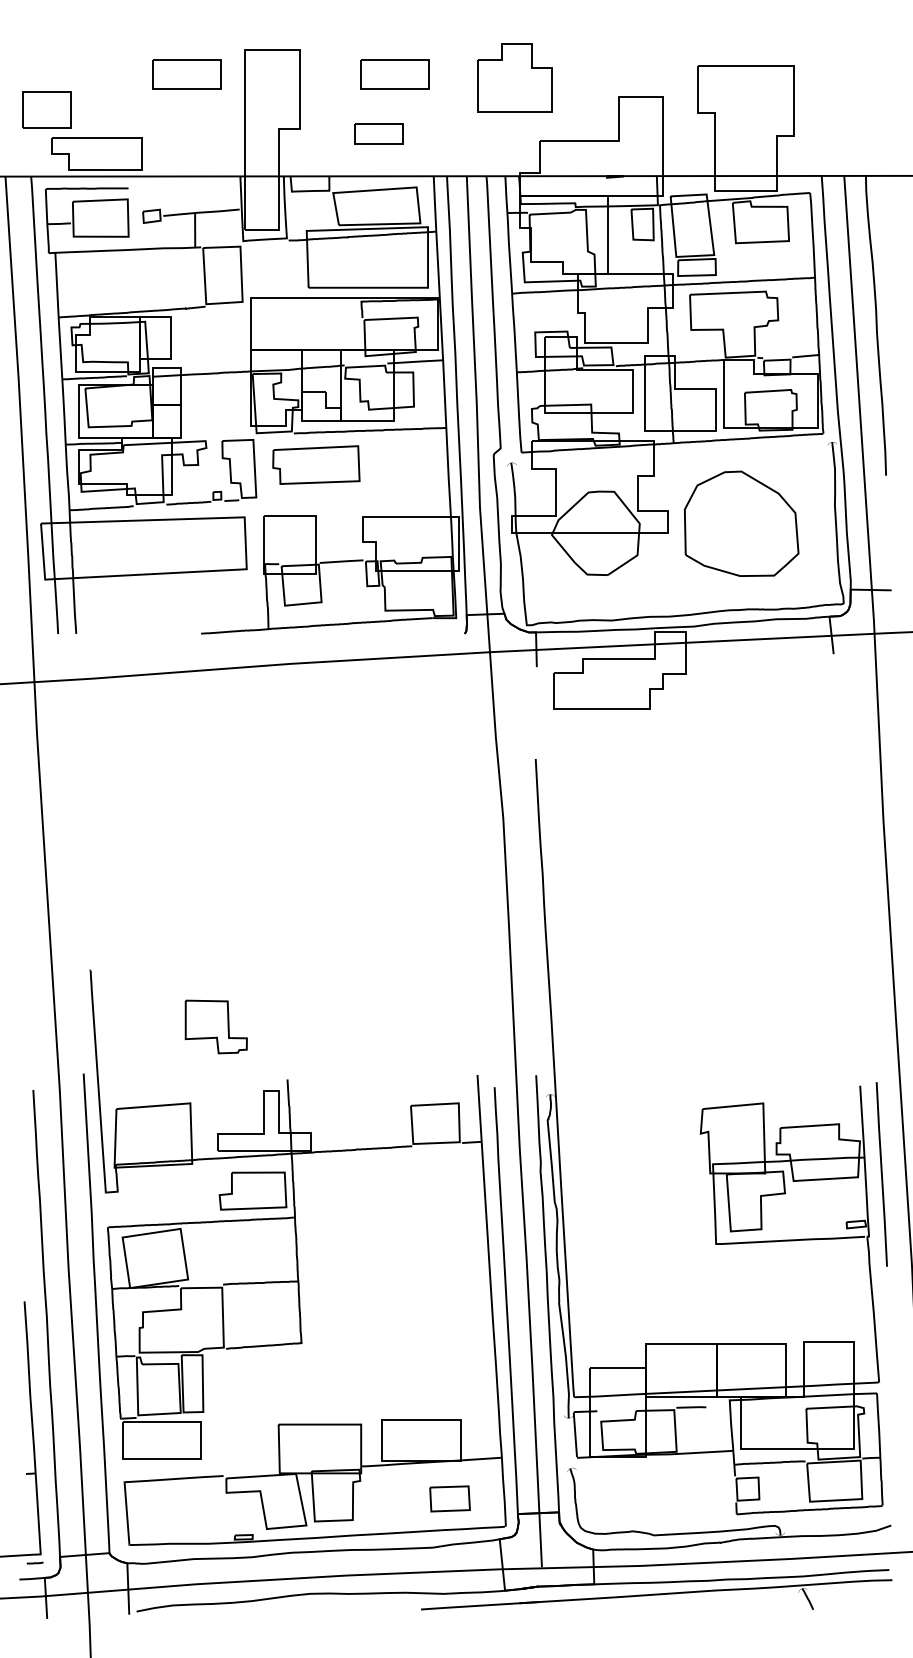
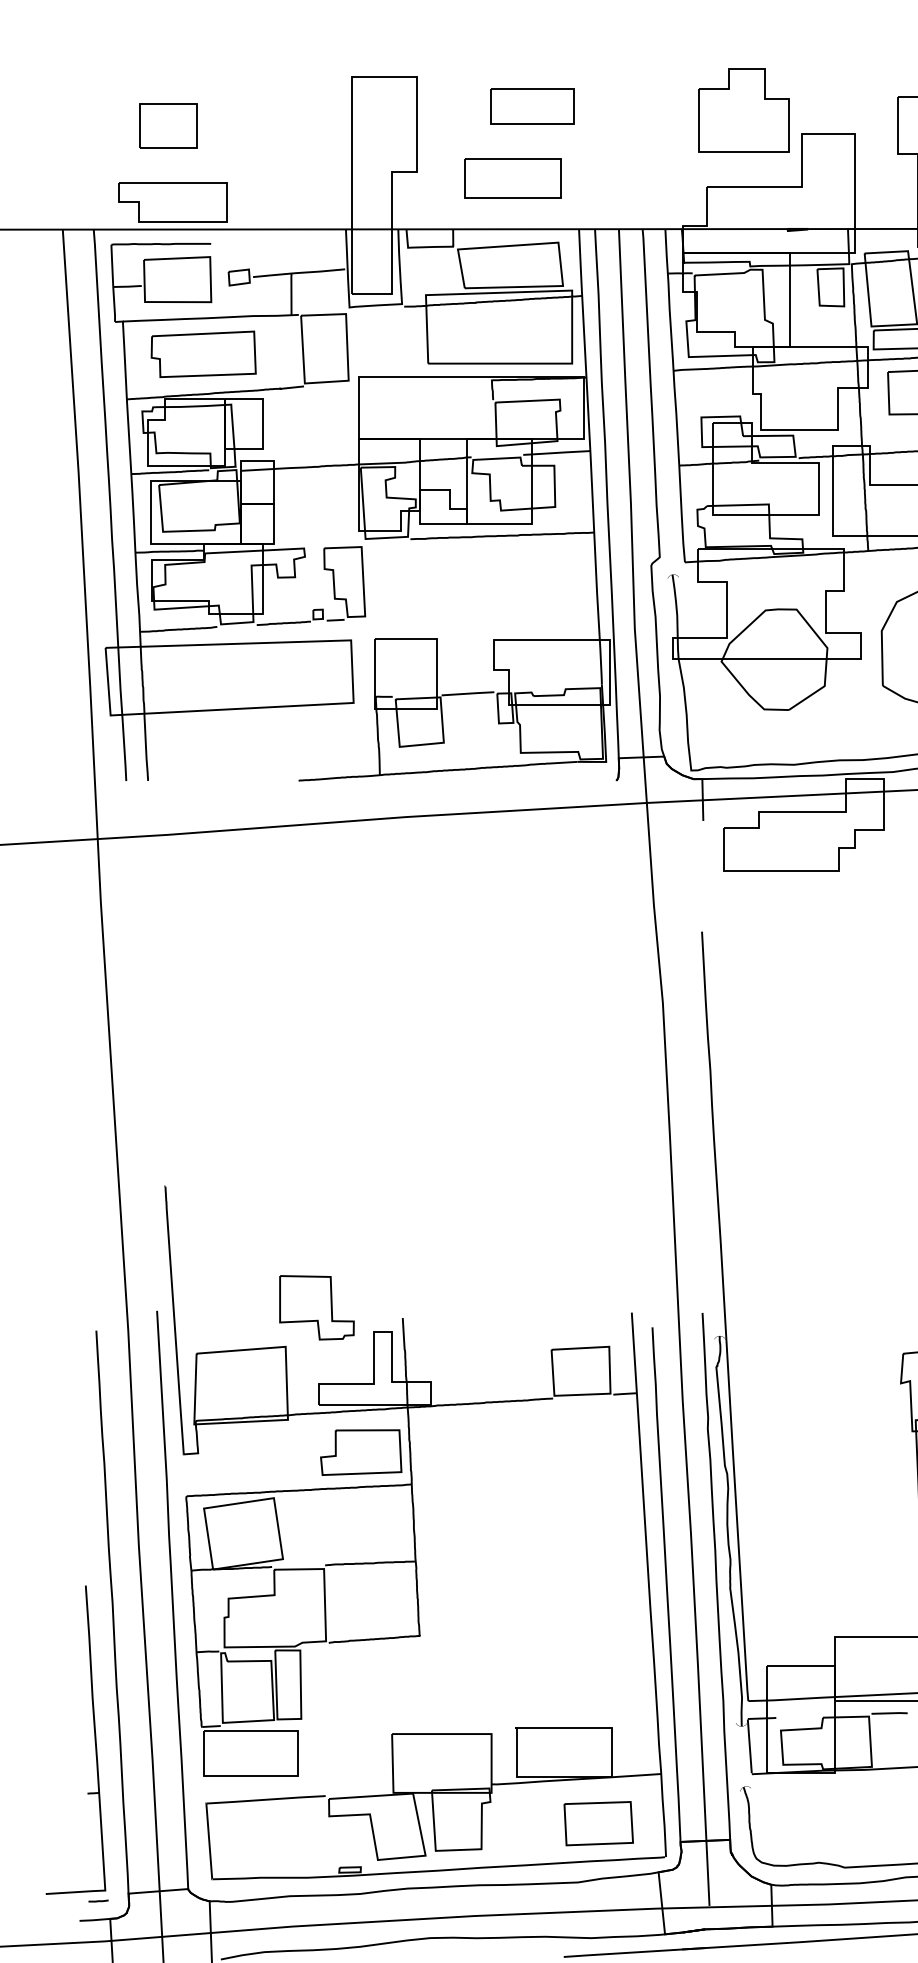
part: (186, 74) -> (281, 106), removed
part: (514, 77) -> (743, 110), moved
part: (46, 109) -> (167, 125), moved
part: (378, 133) -> (512, 177), size x1.67
part: (316, 464) -> (203, 353), moved
part: (215, 1026) -> (315, 1307), moved
part: (449, 1498) -> (598, 1823), size x1.43

